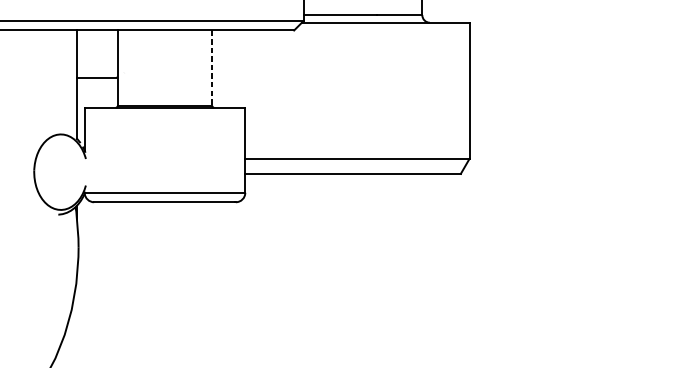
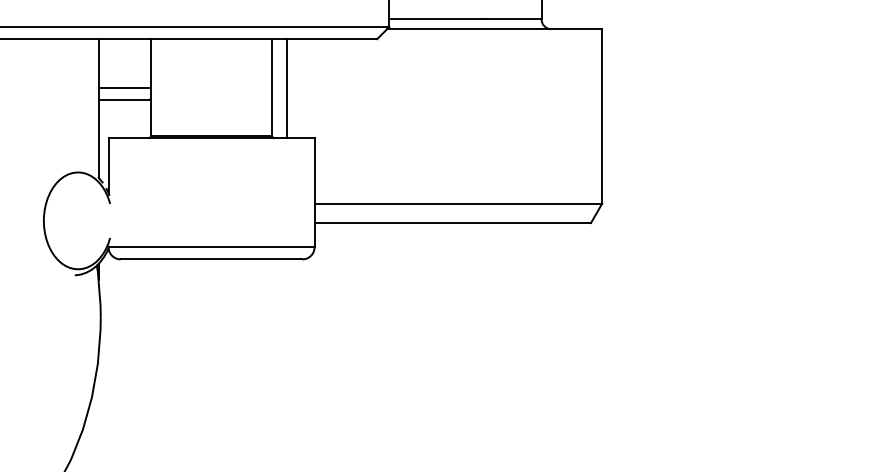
line: (97, 68) -> (124, 87), added
line: (212, 68) -> (272, 87), dashed -> solid
line: (224, 68) -> (287, 88), added

